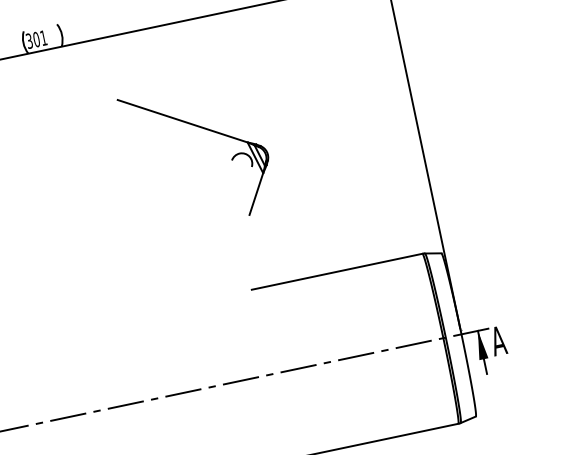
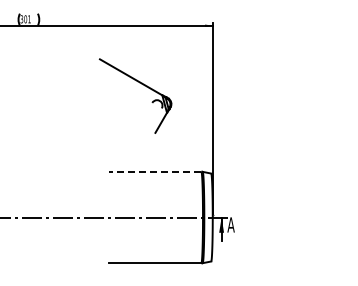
part: (204, 130) -> (141, 84), moved
line: (337, 271) -> (155, 171), solid -> dashed

